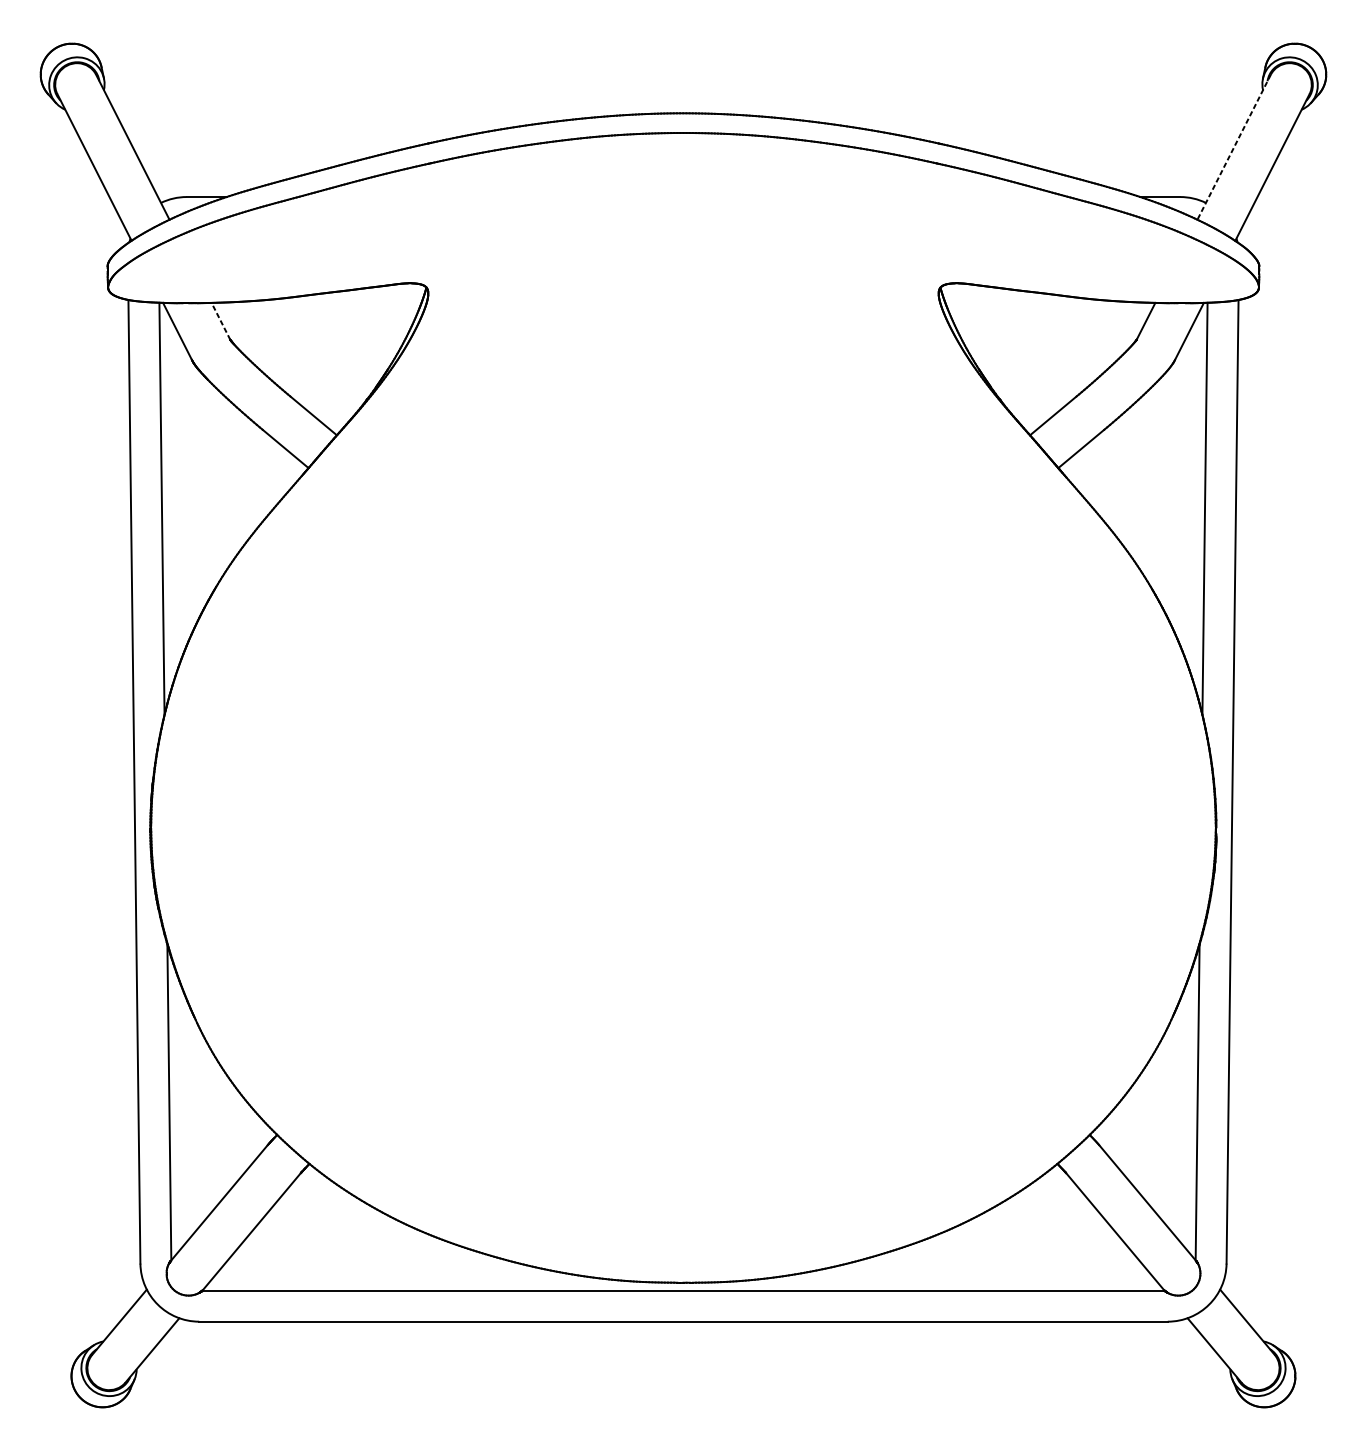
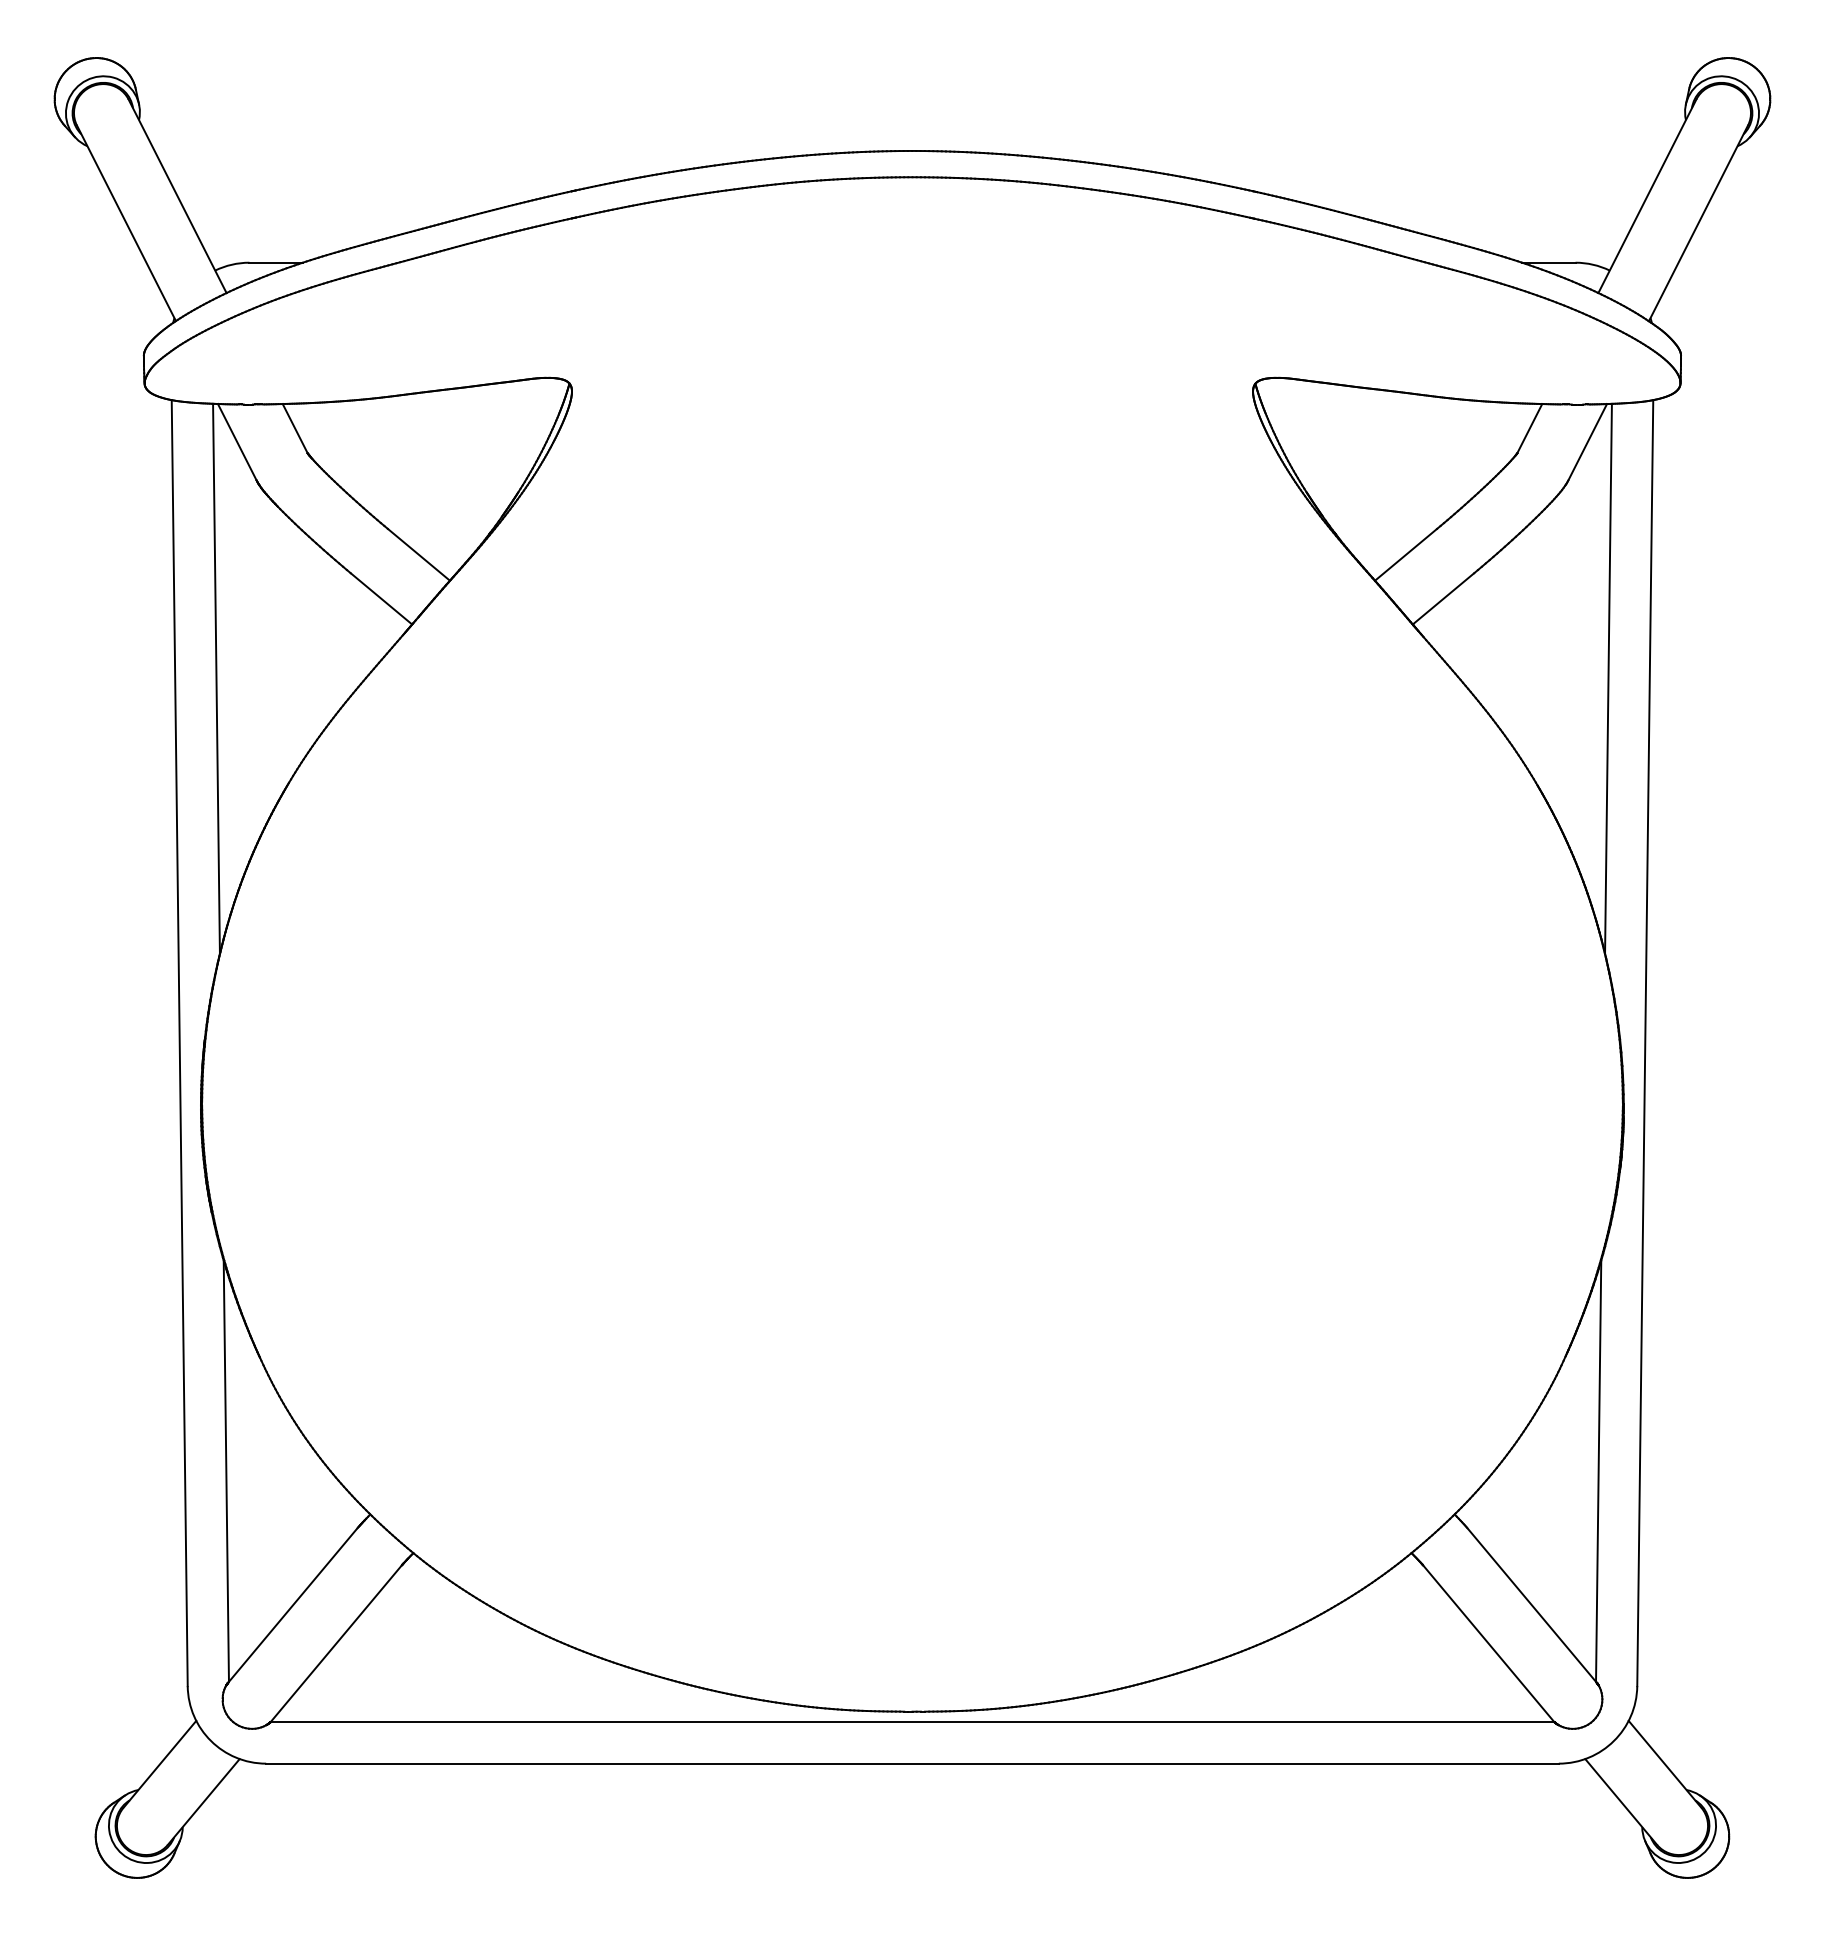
line: (1234, 147) -> (1647, 196), dashed -> solid
line: (221, 321) -> (295, 428), dashed -> solid

